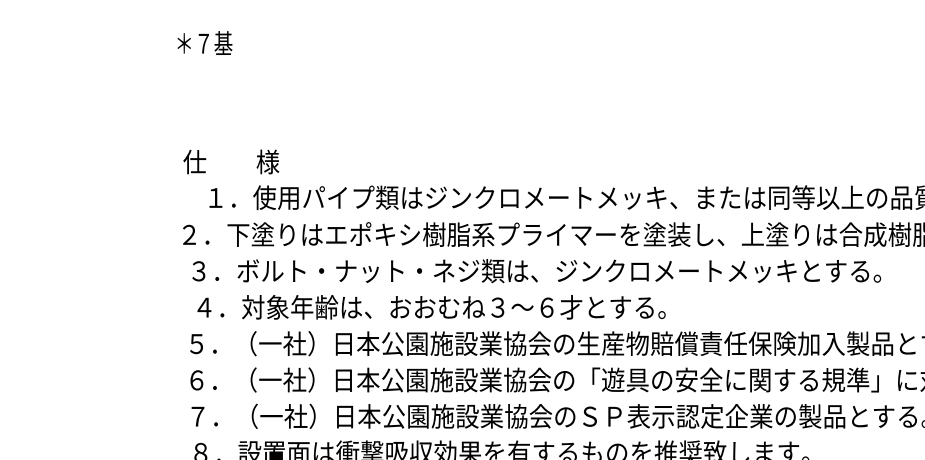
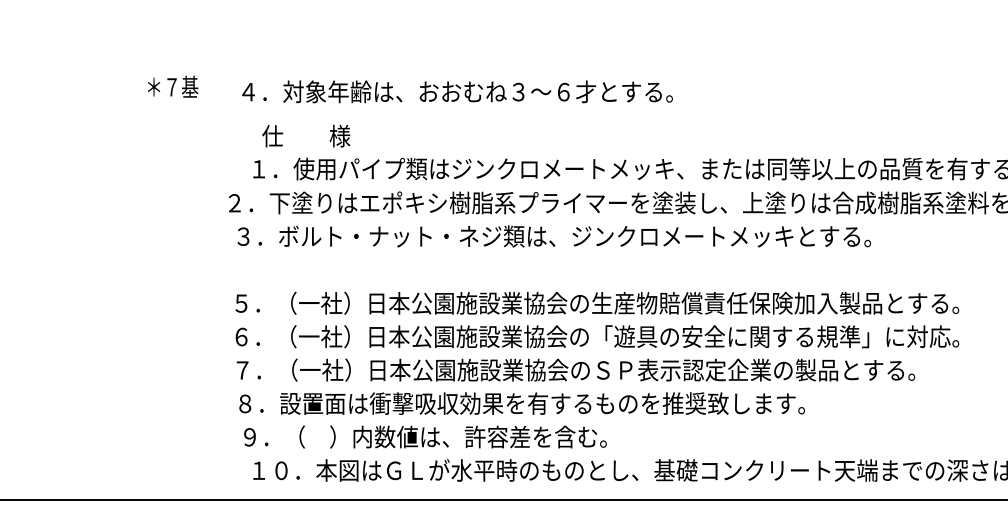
text: (205, 42) -> (173, 86), moved
text: (231, 161) -> (306, 135), moved
text: (431, 306) -> (457, 91), moved

